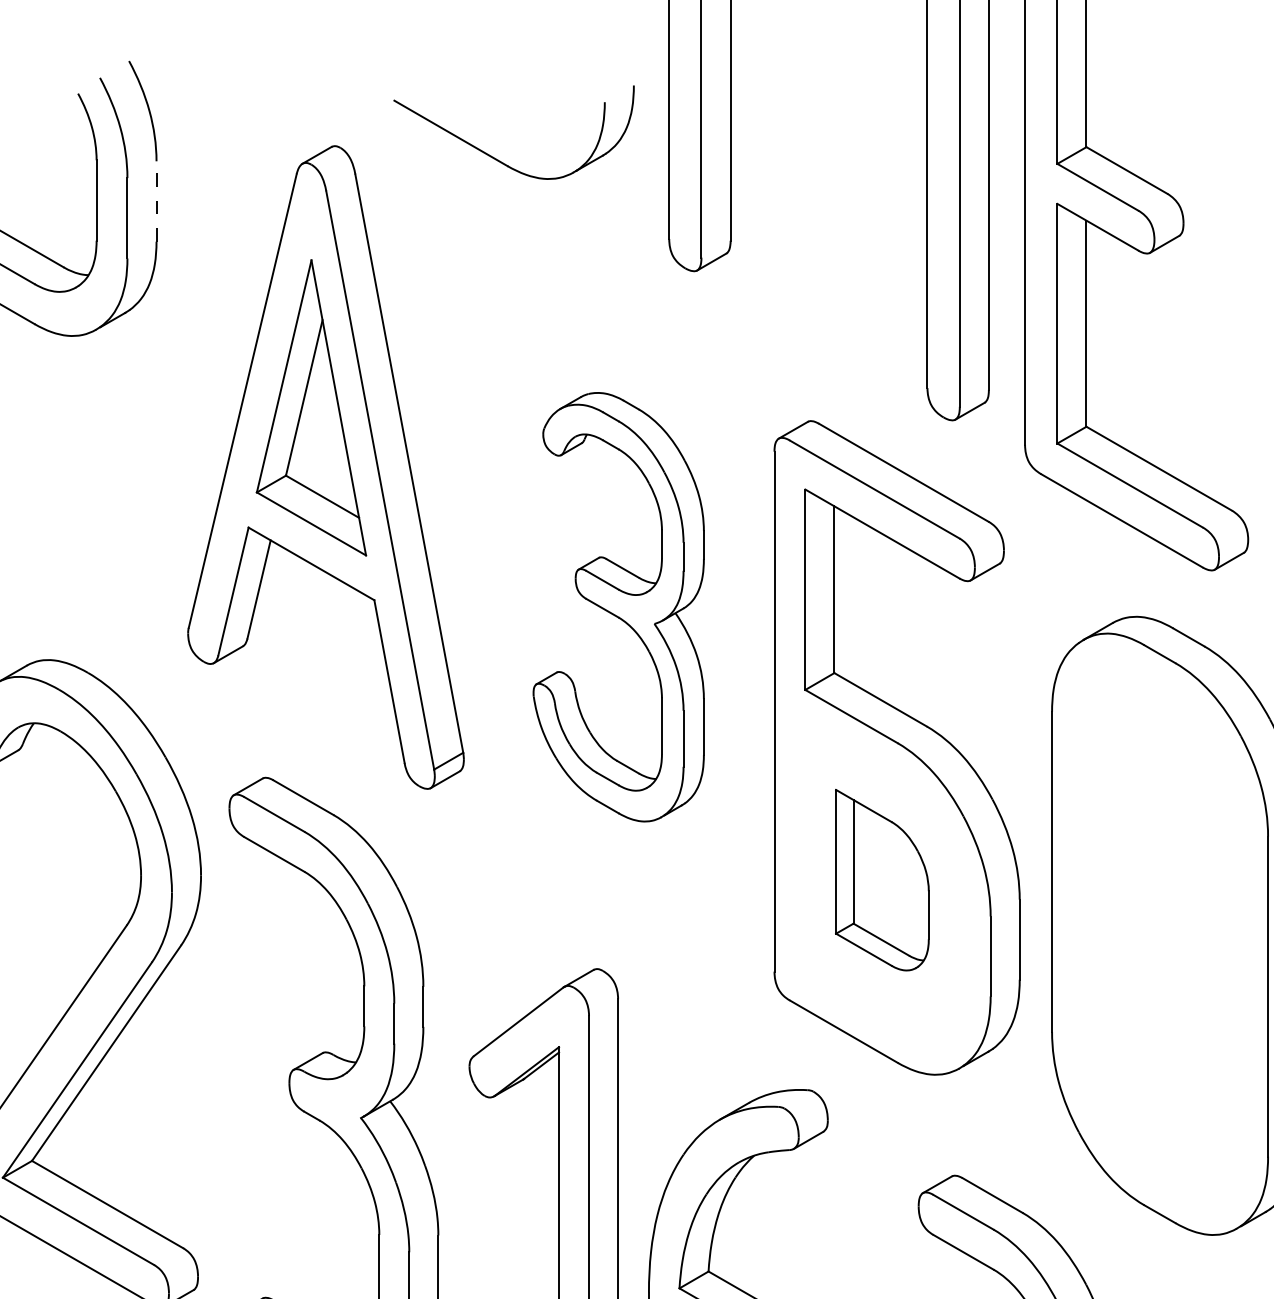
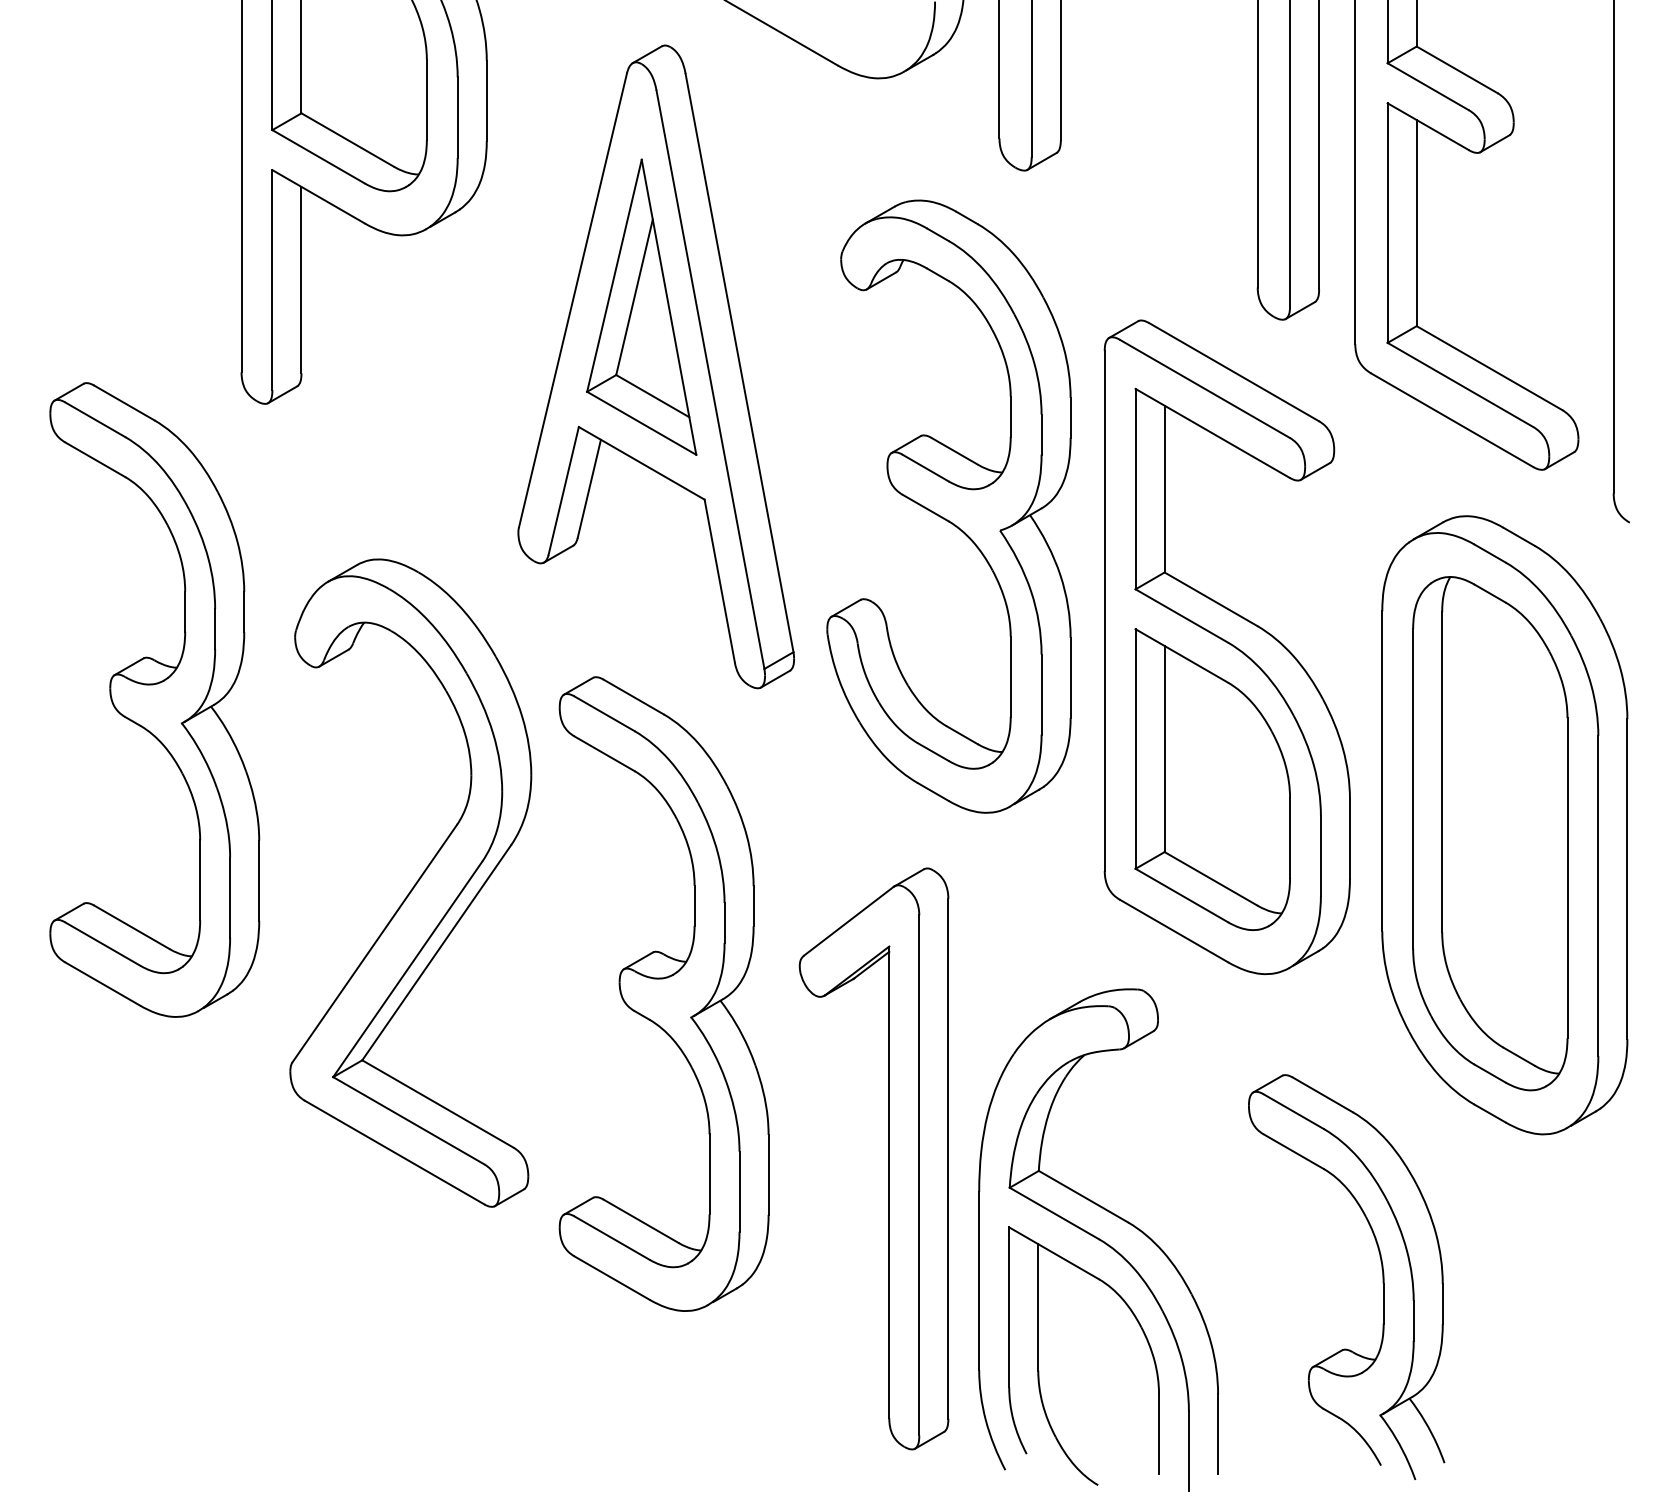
line: (156, 201) -> (486, 100), dashed -> solid
part: (618, 607) -> (948, 506), size x1.43
part: (882, 880) -> (1212, 779), size x1.67
part: (1160, 934) -> (1490, 833), added

